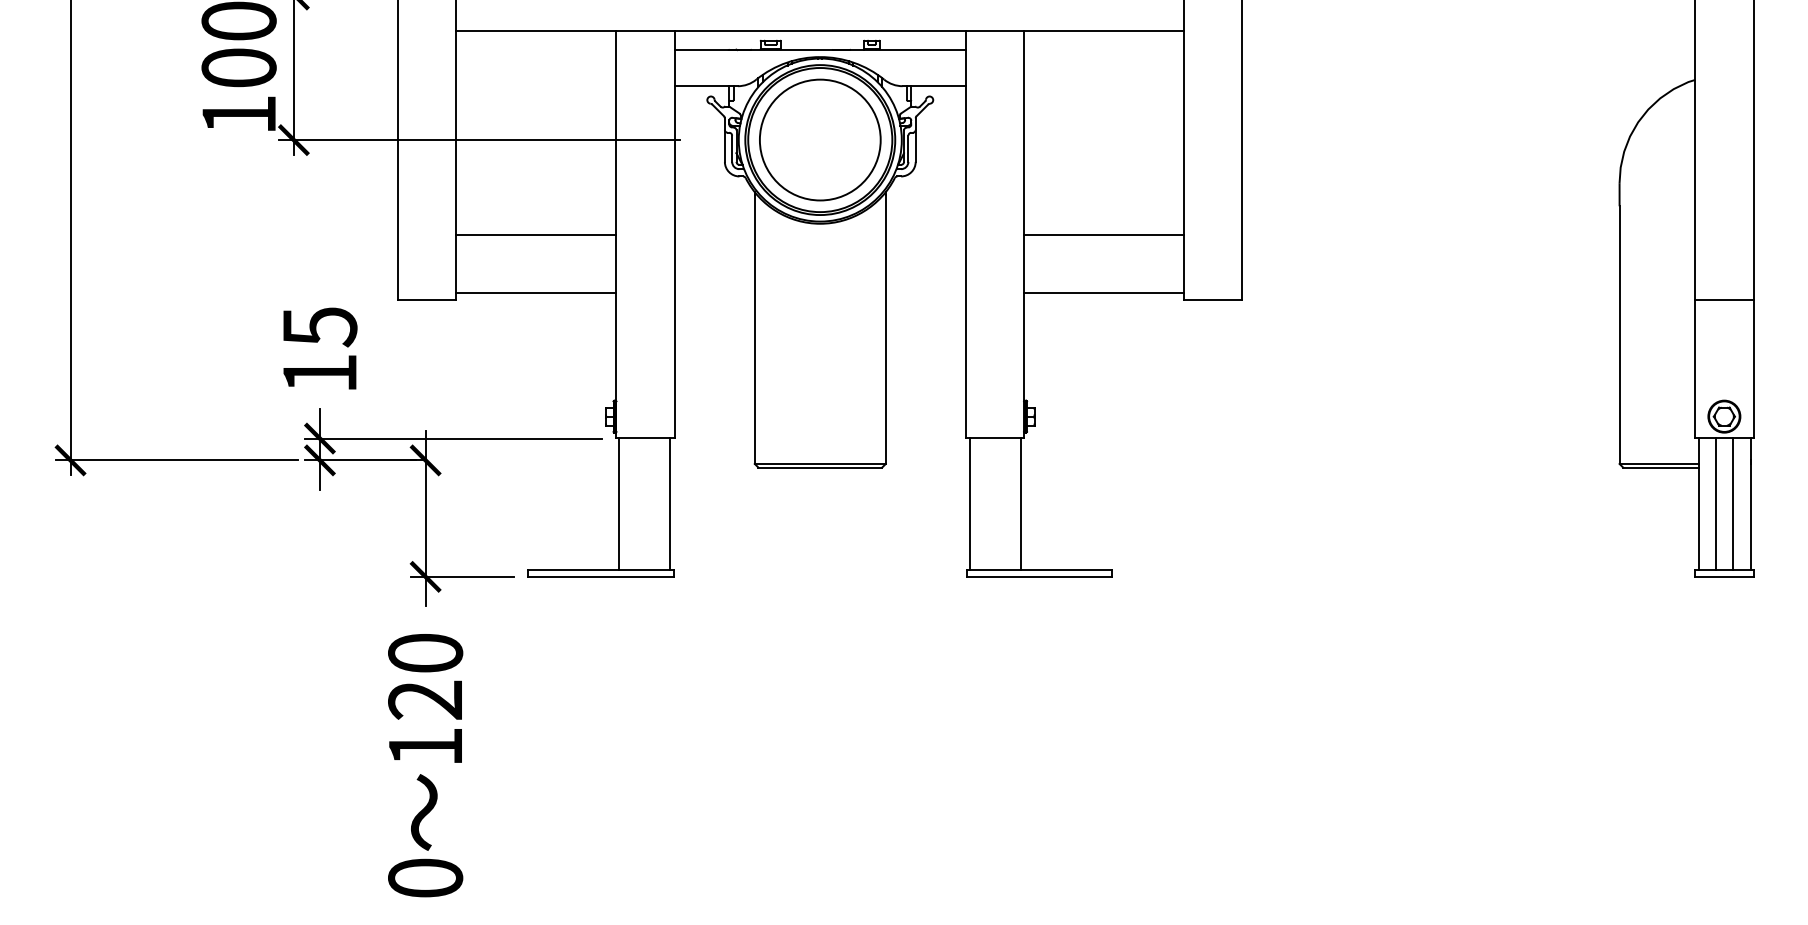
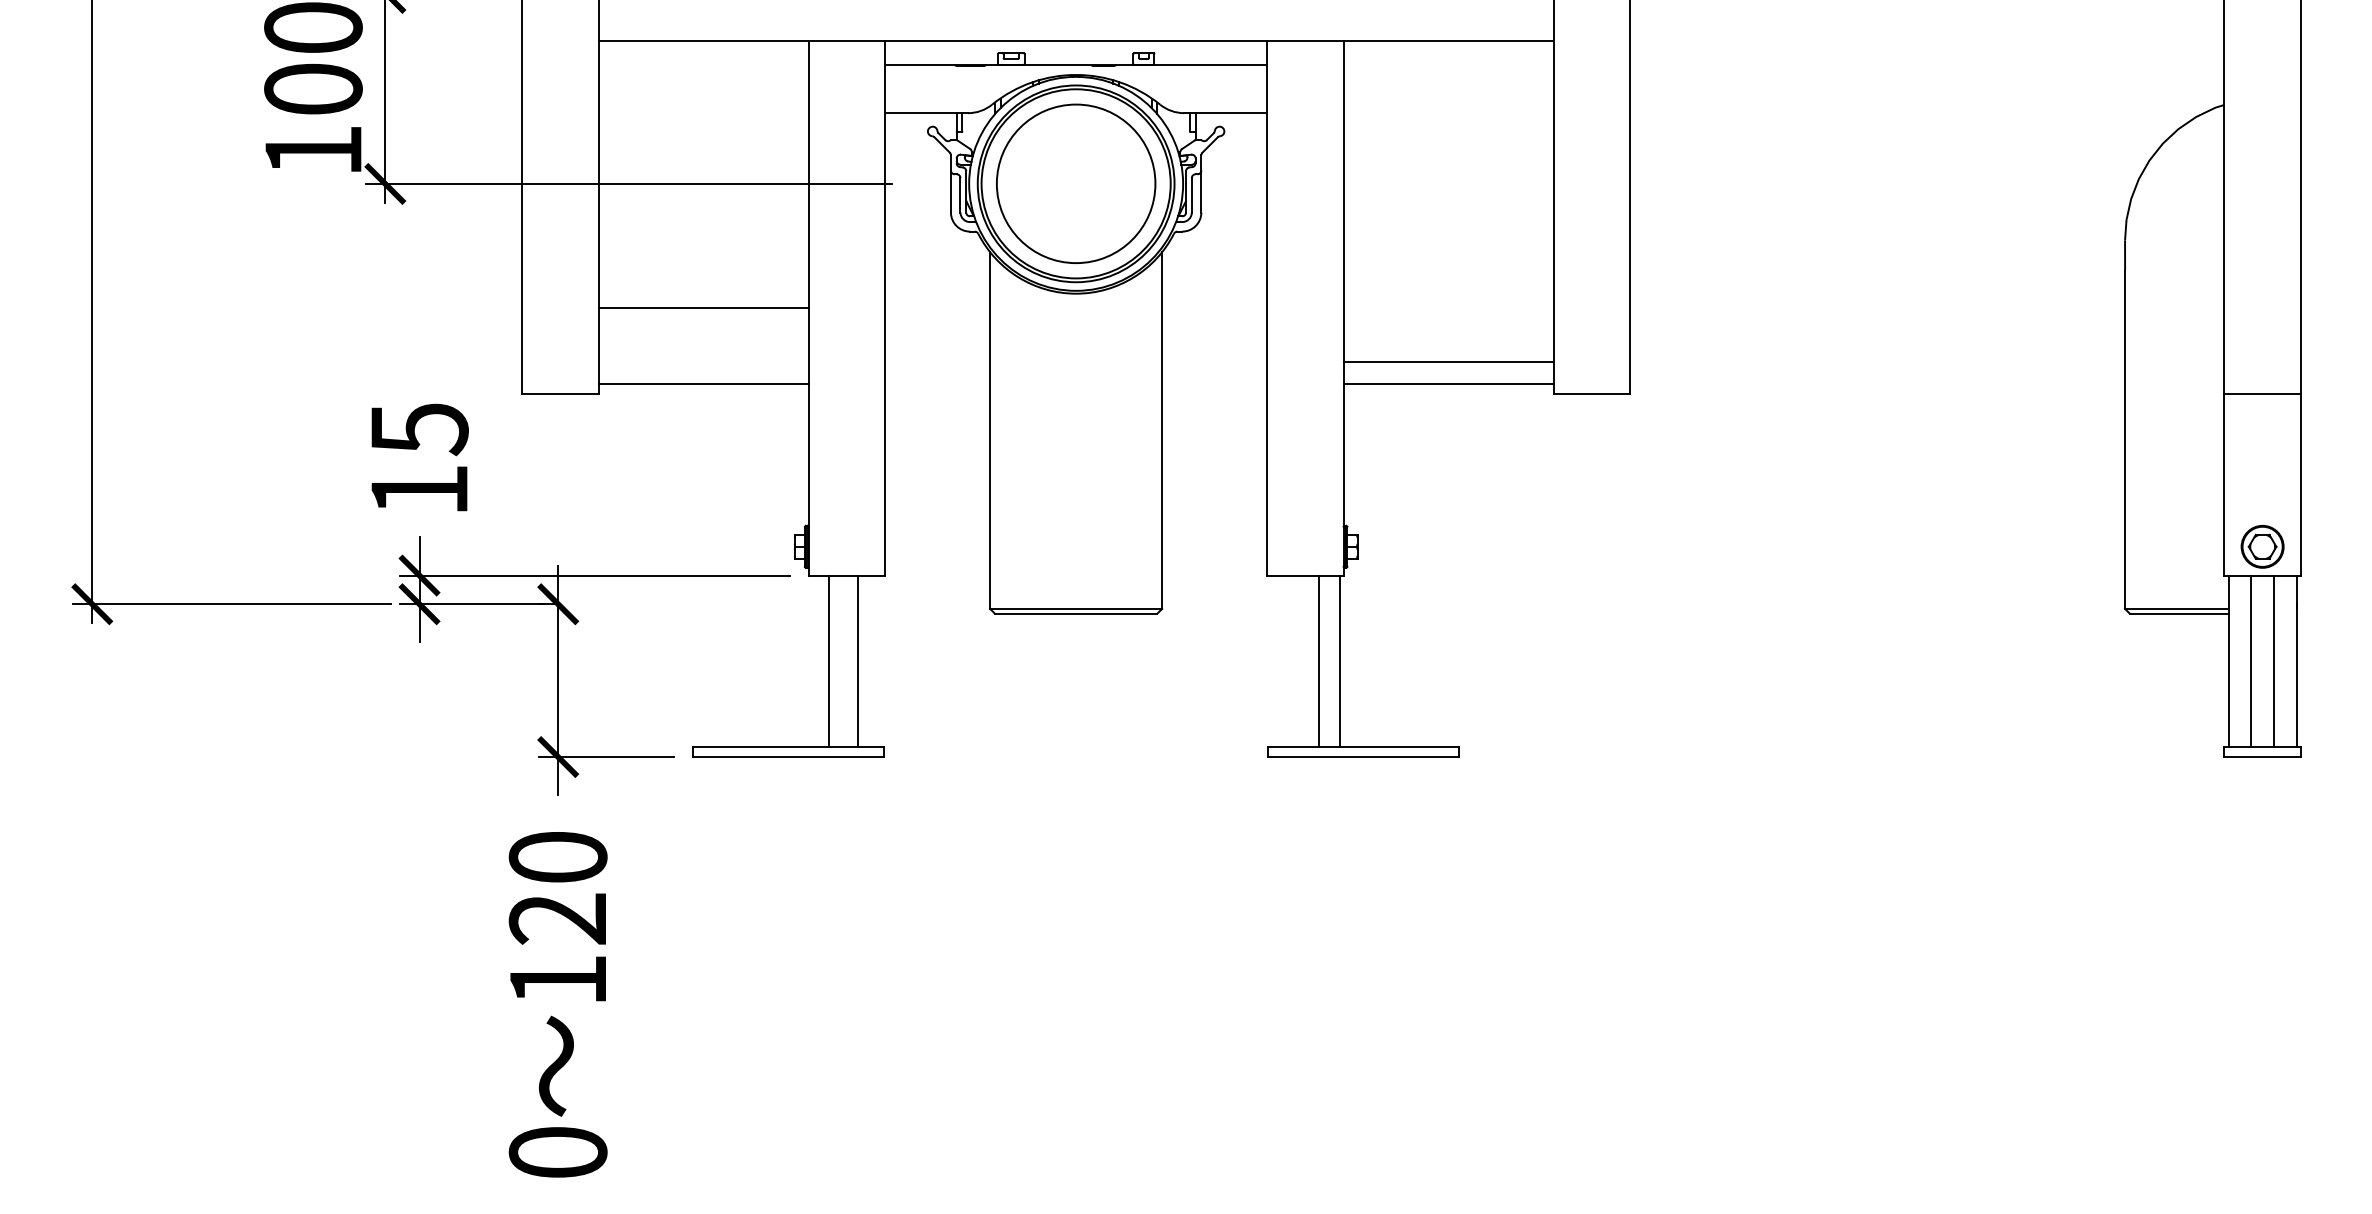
line: (1104, 235) -> (1448, 362), moved
line: (619, 504) -> (857, 661), moved
line: (670, 504) -> (829, 661), moved
line: (969, 504) -> (1318, 661), moved

